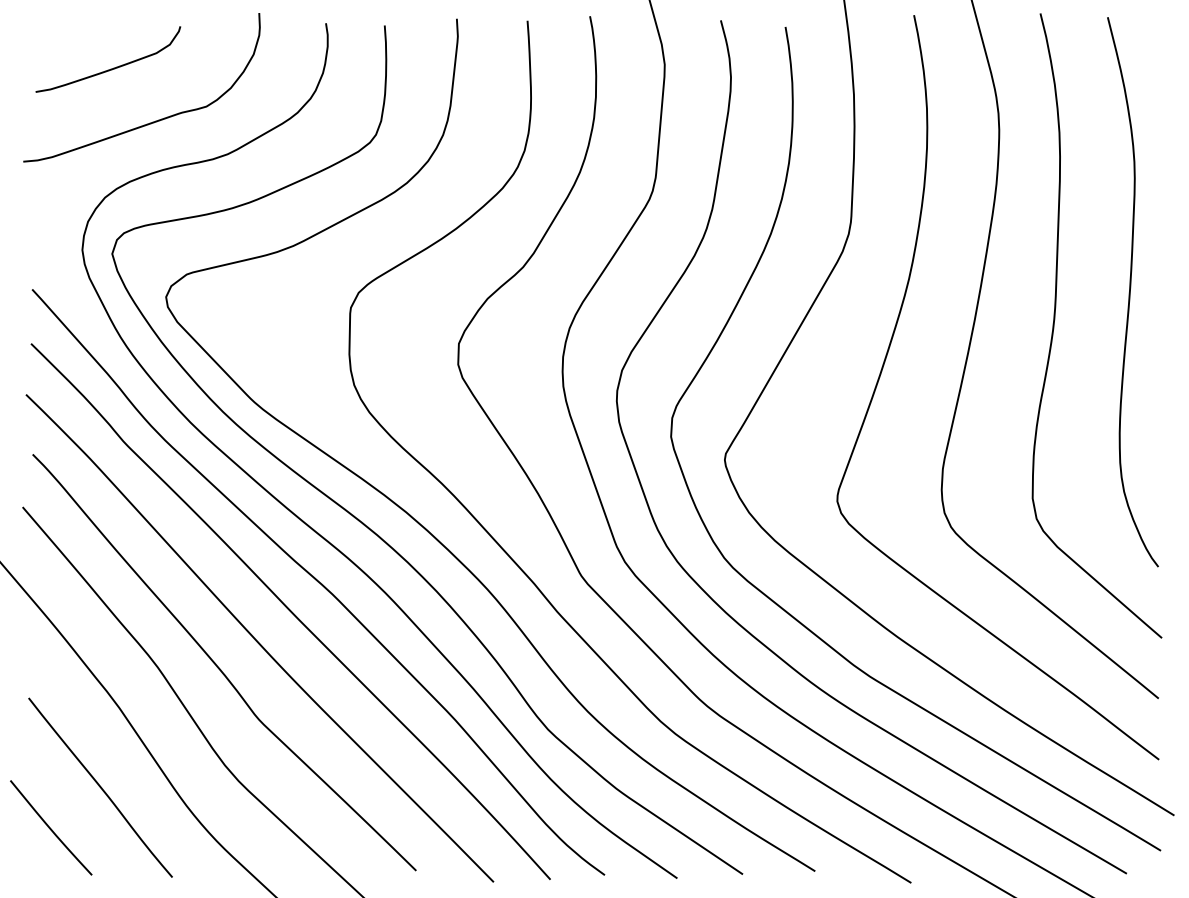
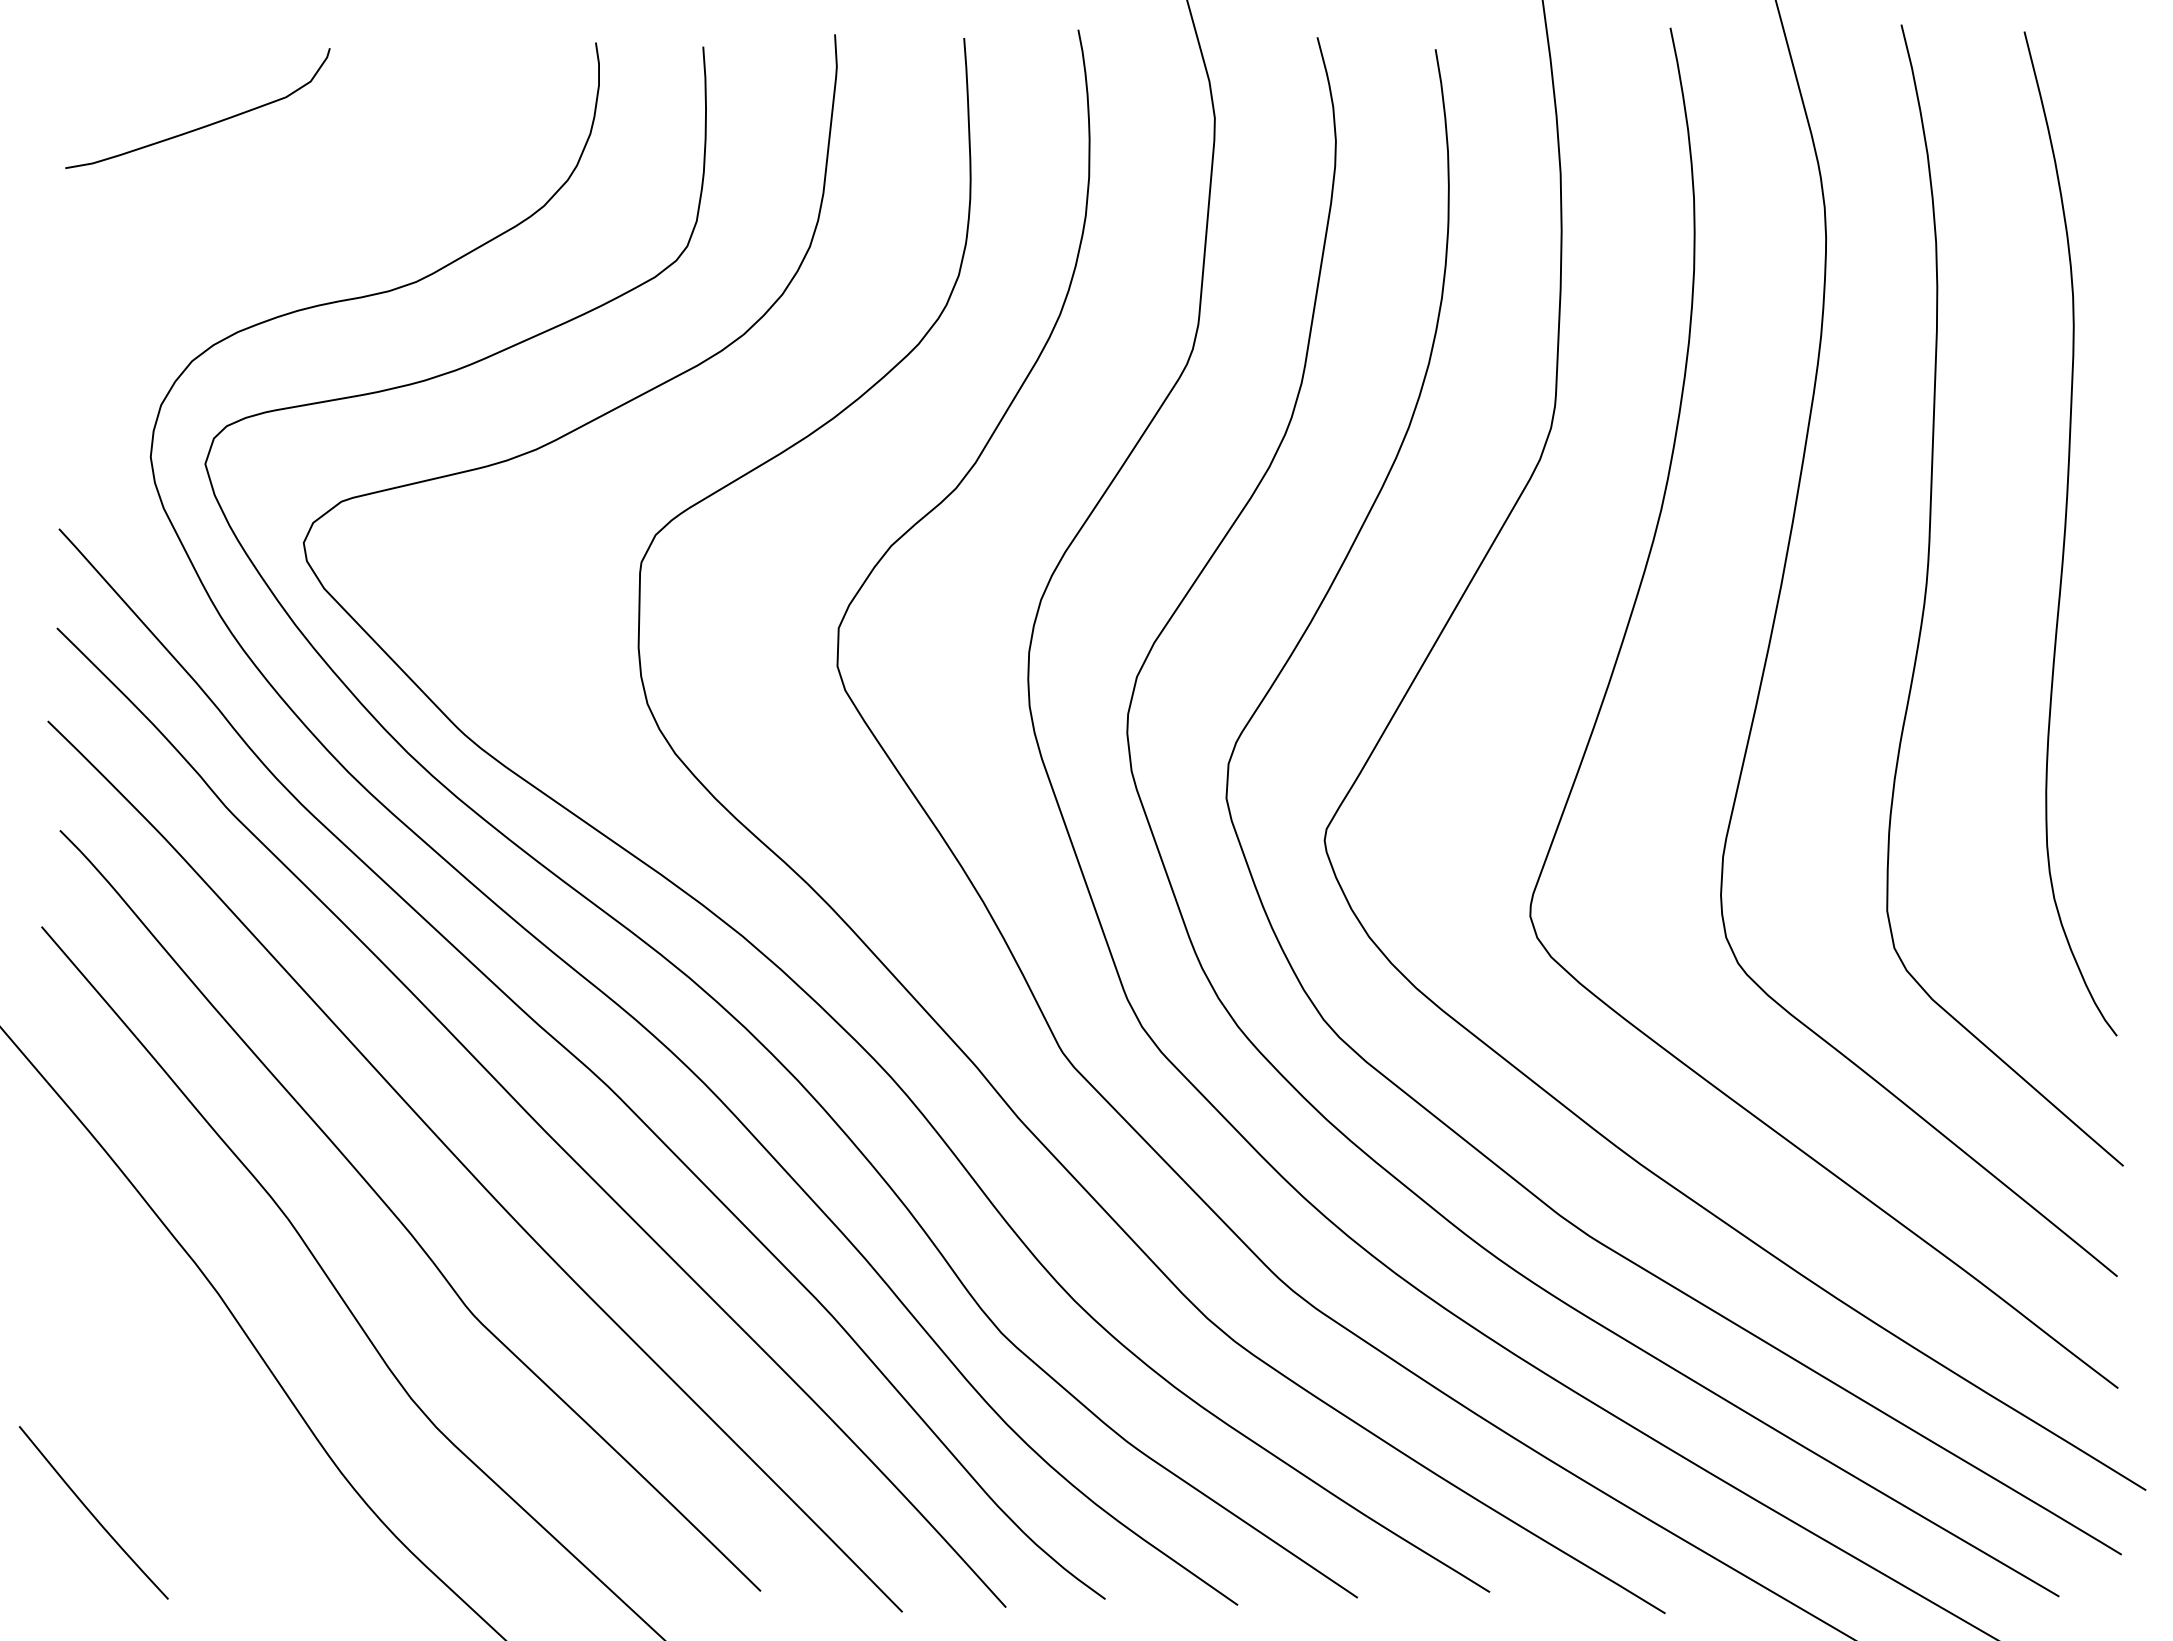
curve: (152, 121) -> (278, 222), removed
curve: (100, 787) -> (183, 1439), removed

